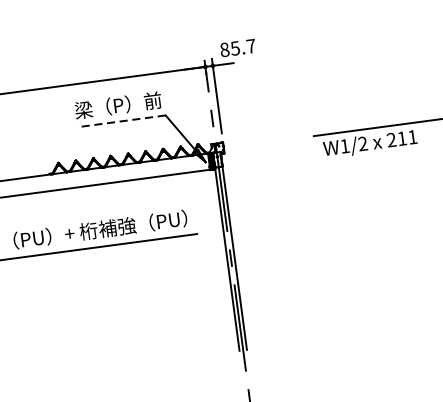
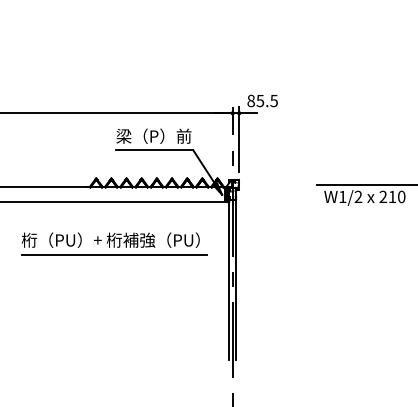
text: (250, 47) -> (273, 101), 85.7 -> 85.5
line: (121, 121) -> (154, 150), dashed -> solid
text: (412, 136) -> (401, 196), 211 -> 210

